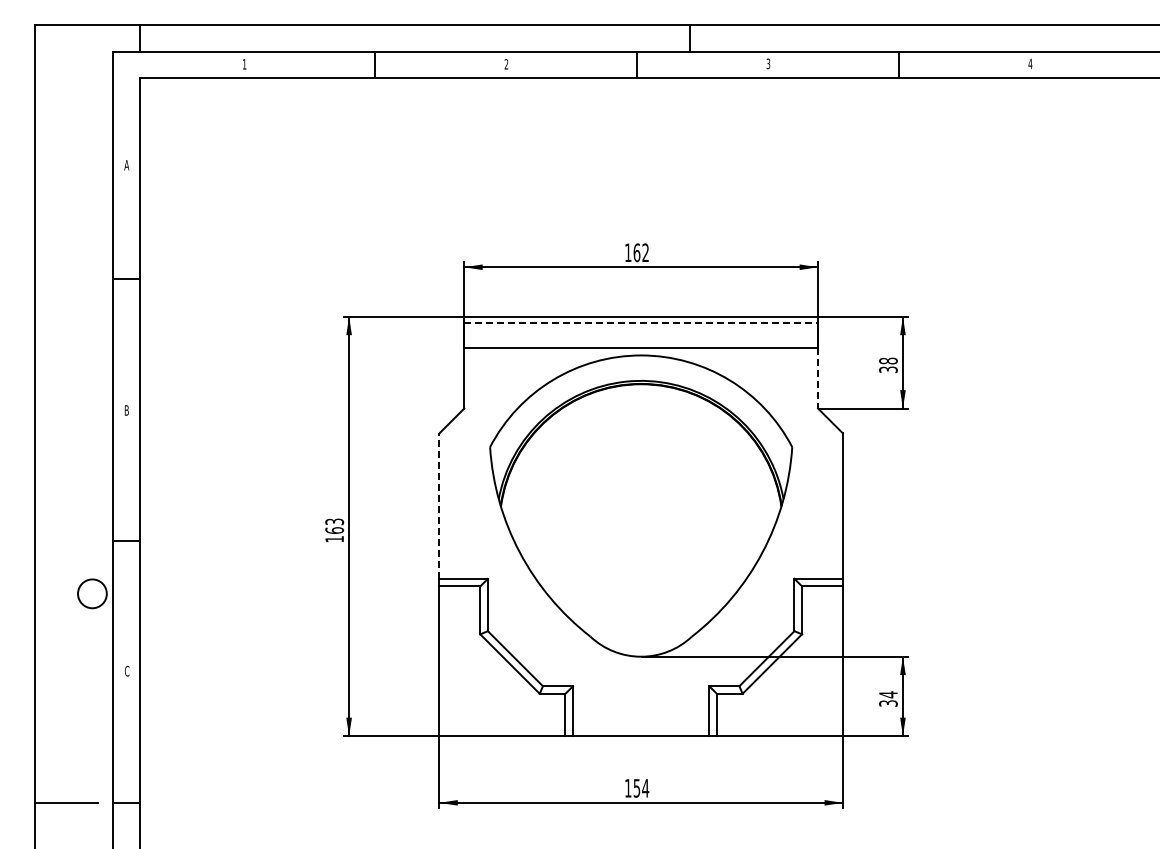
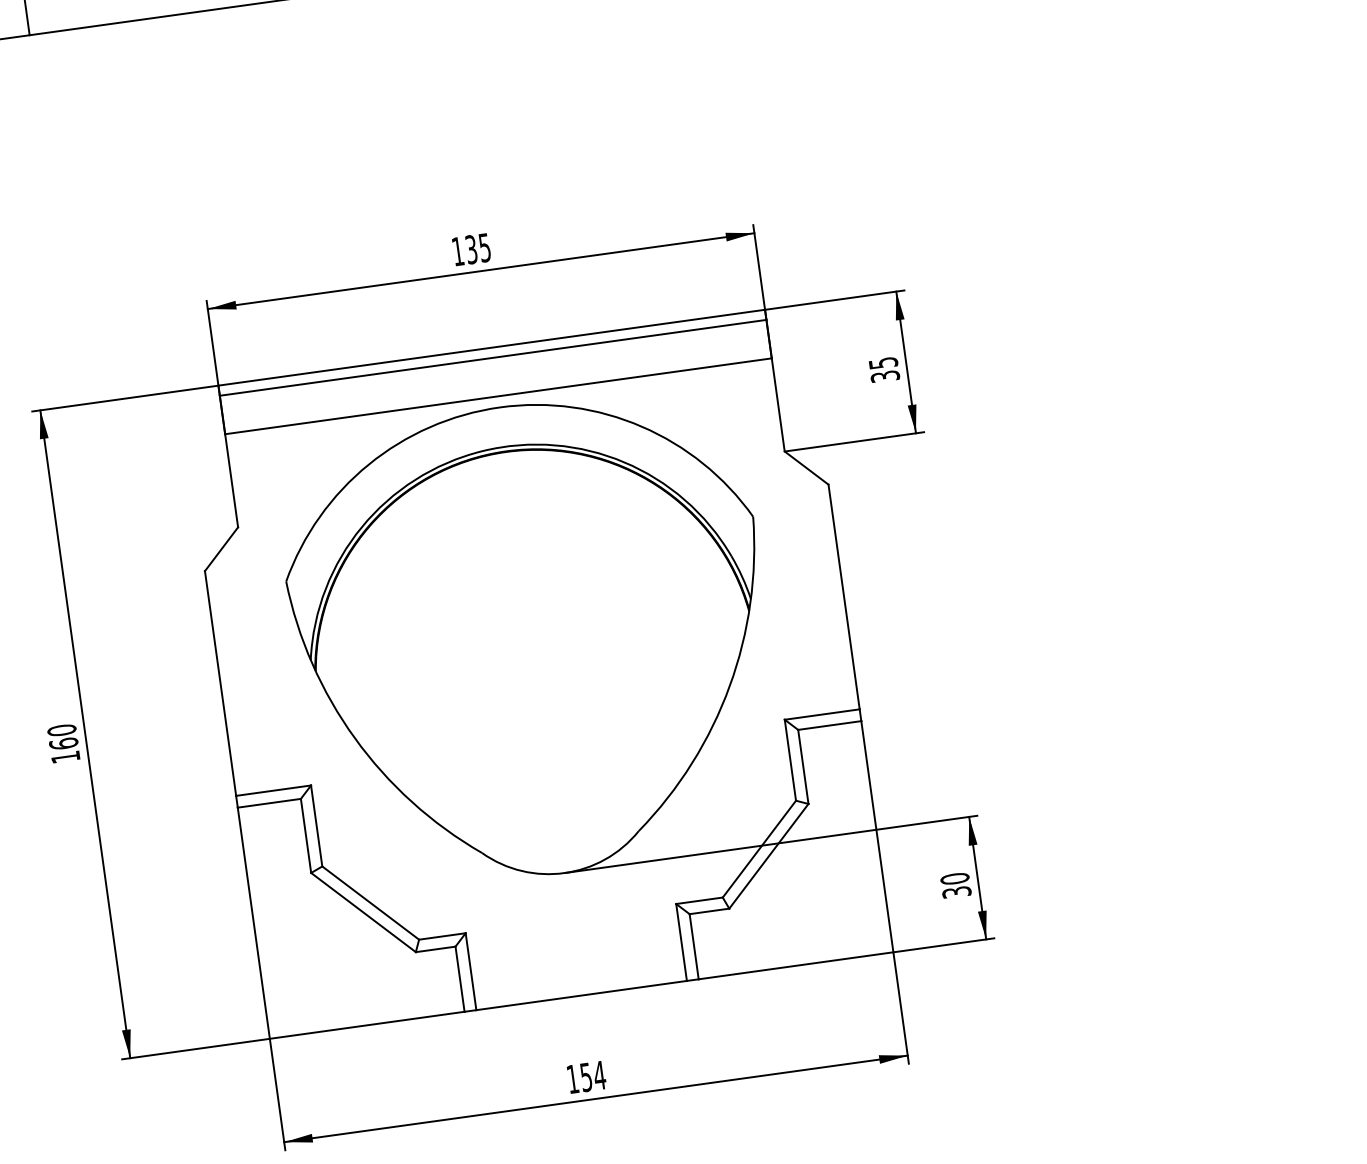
text: (640, 252) -> (476, 248), 162 -> 135
line: (641, 323) -> (493, 357), dashed -> solid
text: (888, 360) -> (883, 362), 38 -> 35
line: (818, 378) -> (779, 405), dashed -> solid
line: (439, 506) -> (220, 684), dashed -> solid
text: (334, 521) -> (61, 729), 163 -> 160
text: (888, 694) -> (954, 878), 34 -> 30

